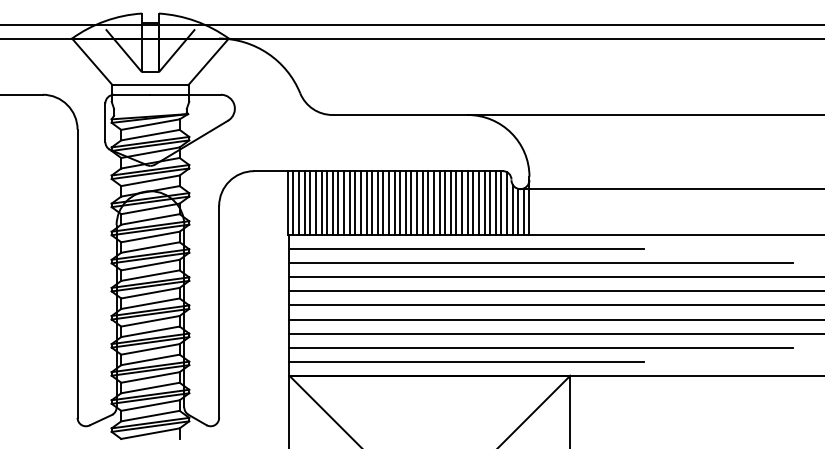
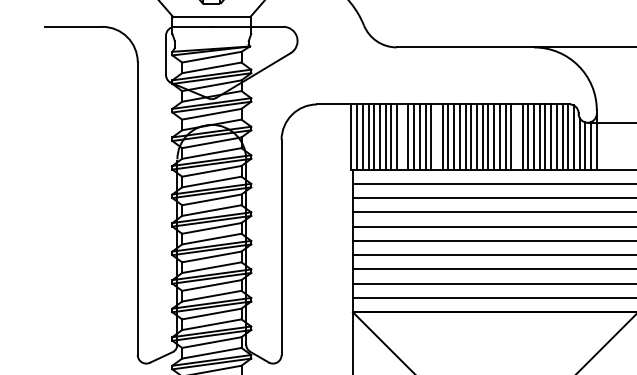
line: (338, 203) -> (402, 137), removed
line: (372, 203) -> (437, 137), removed
line: (450, 203) -> (516, 137), removed

